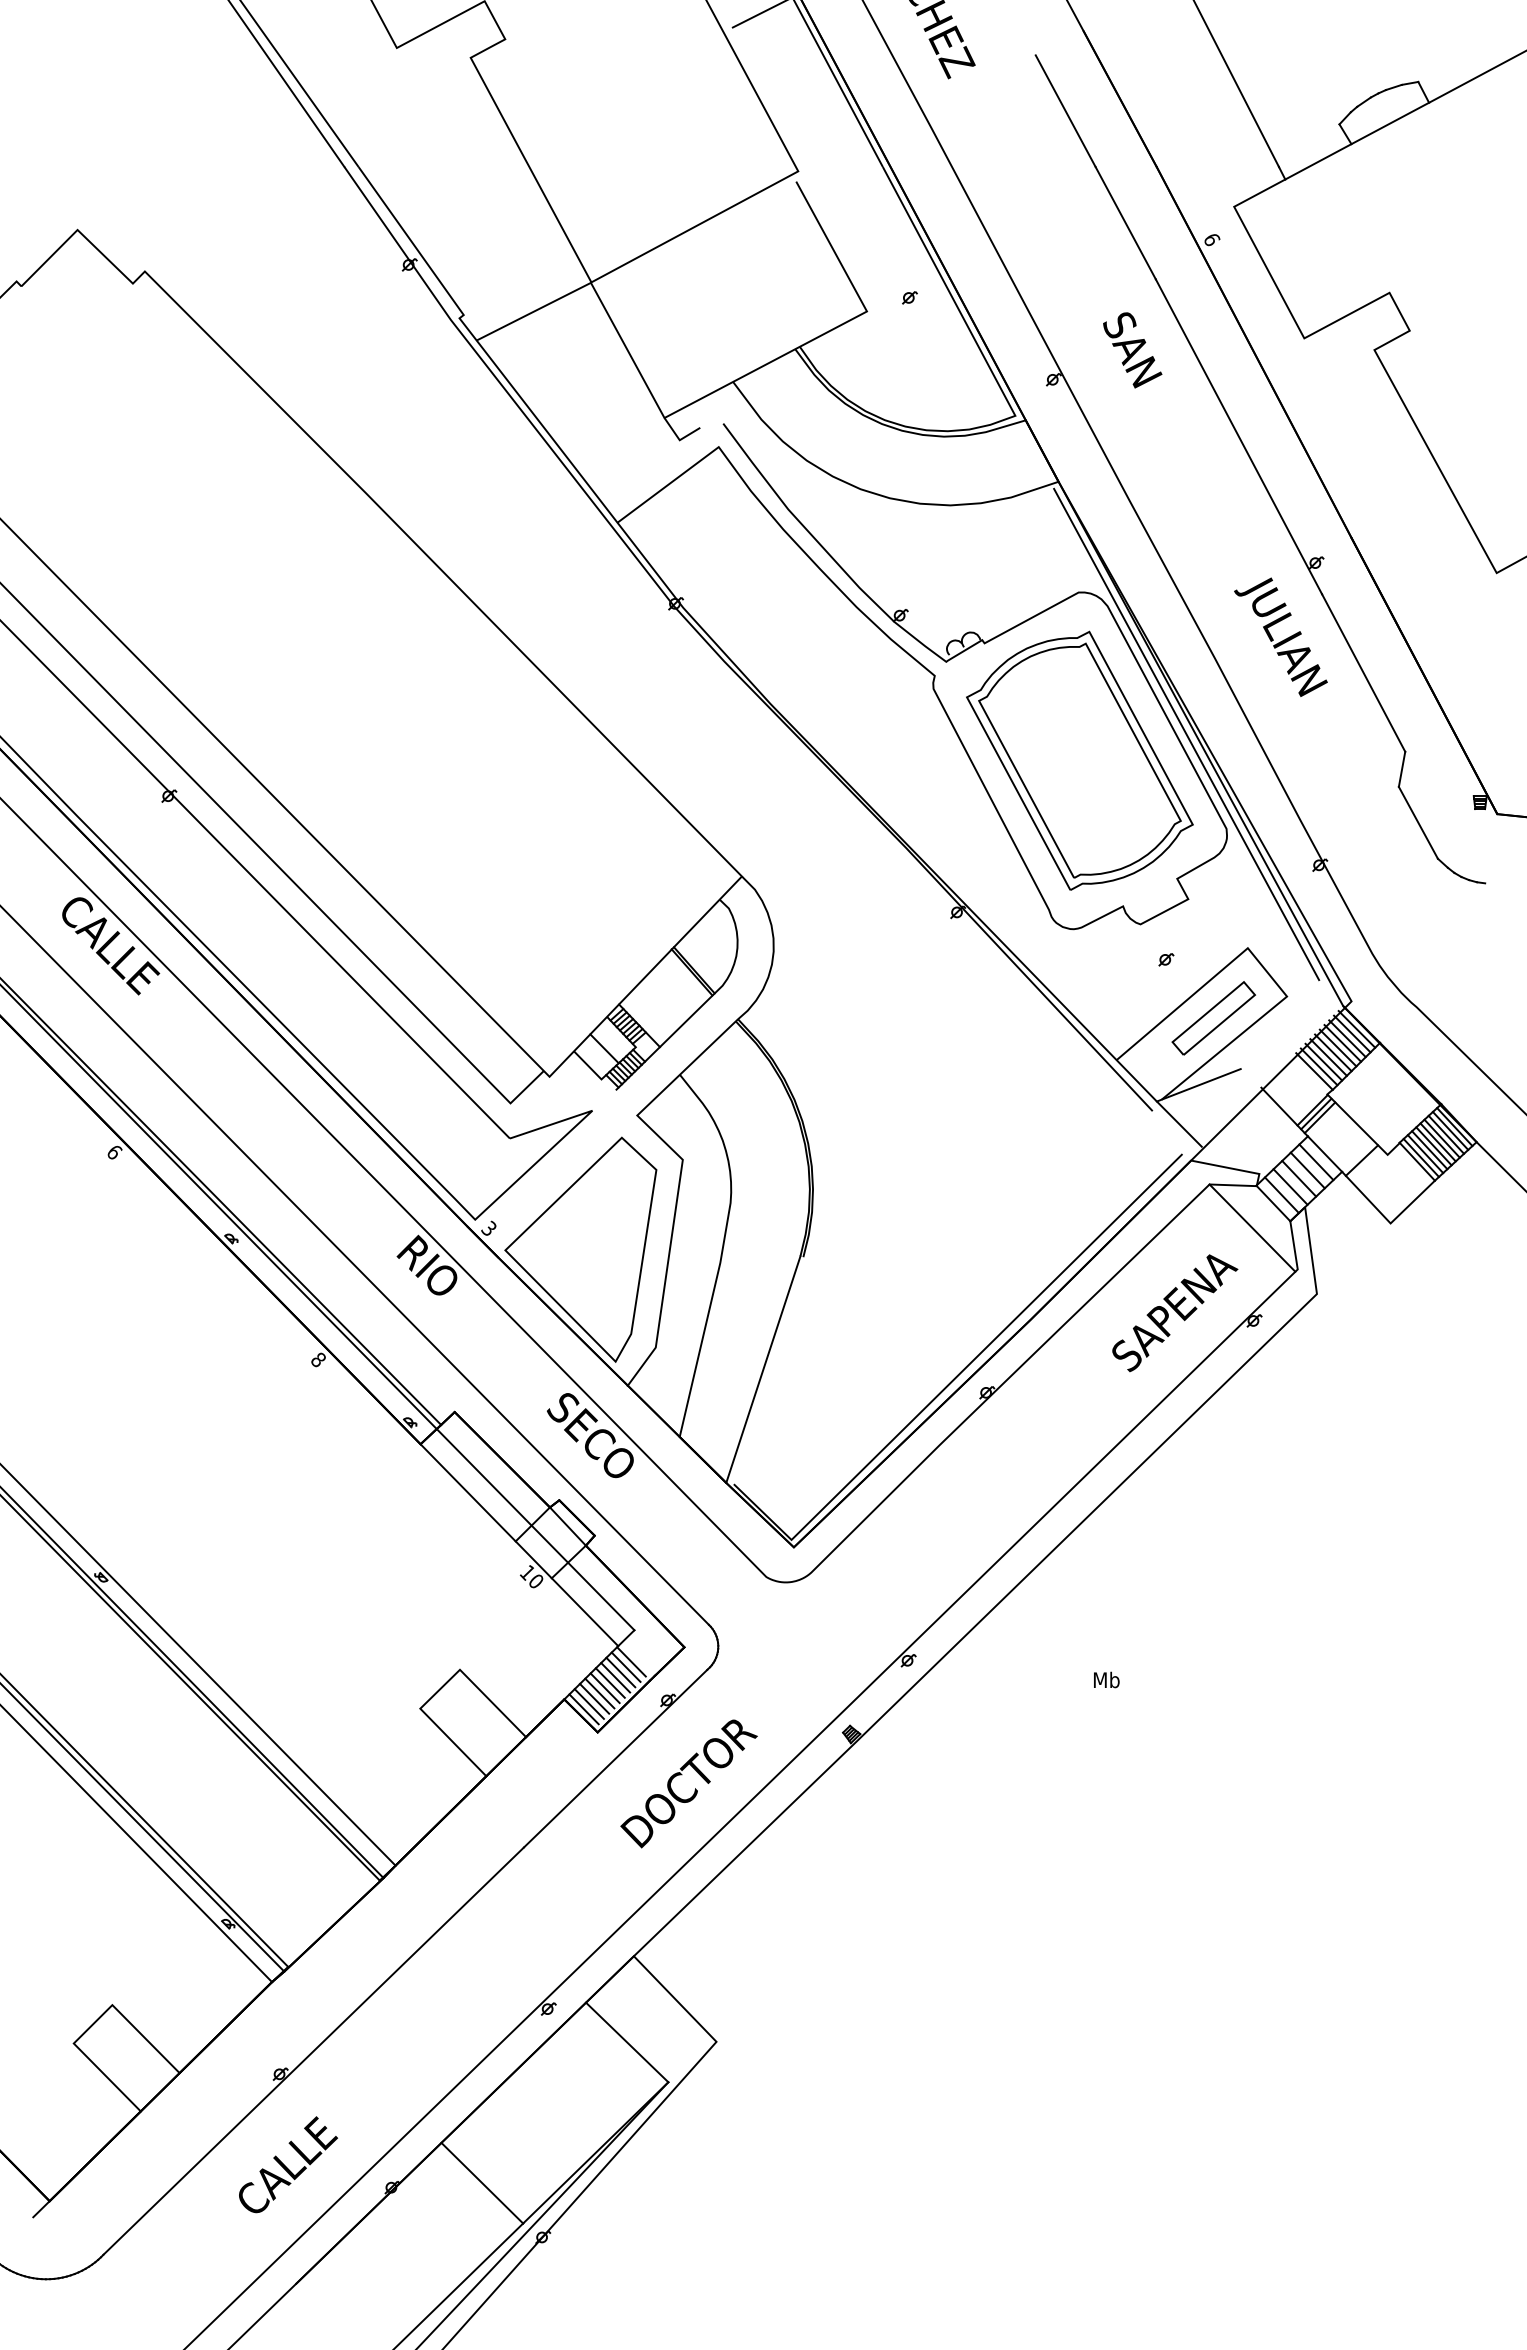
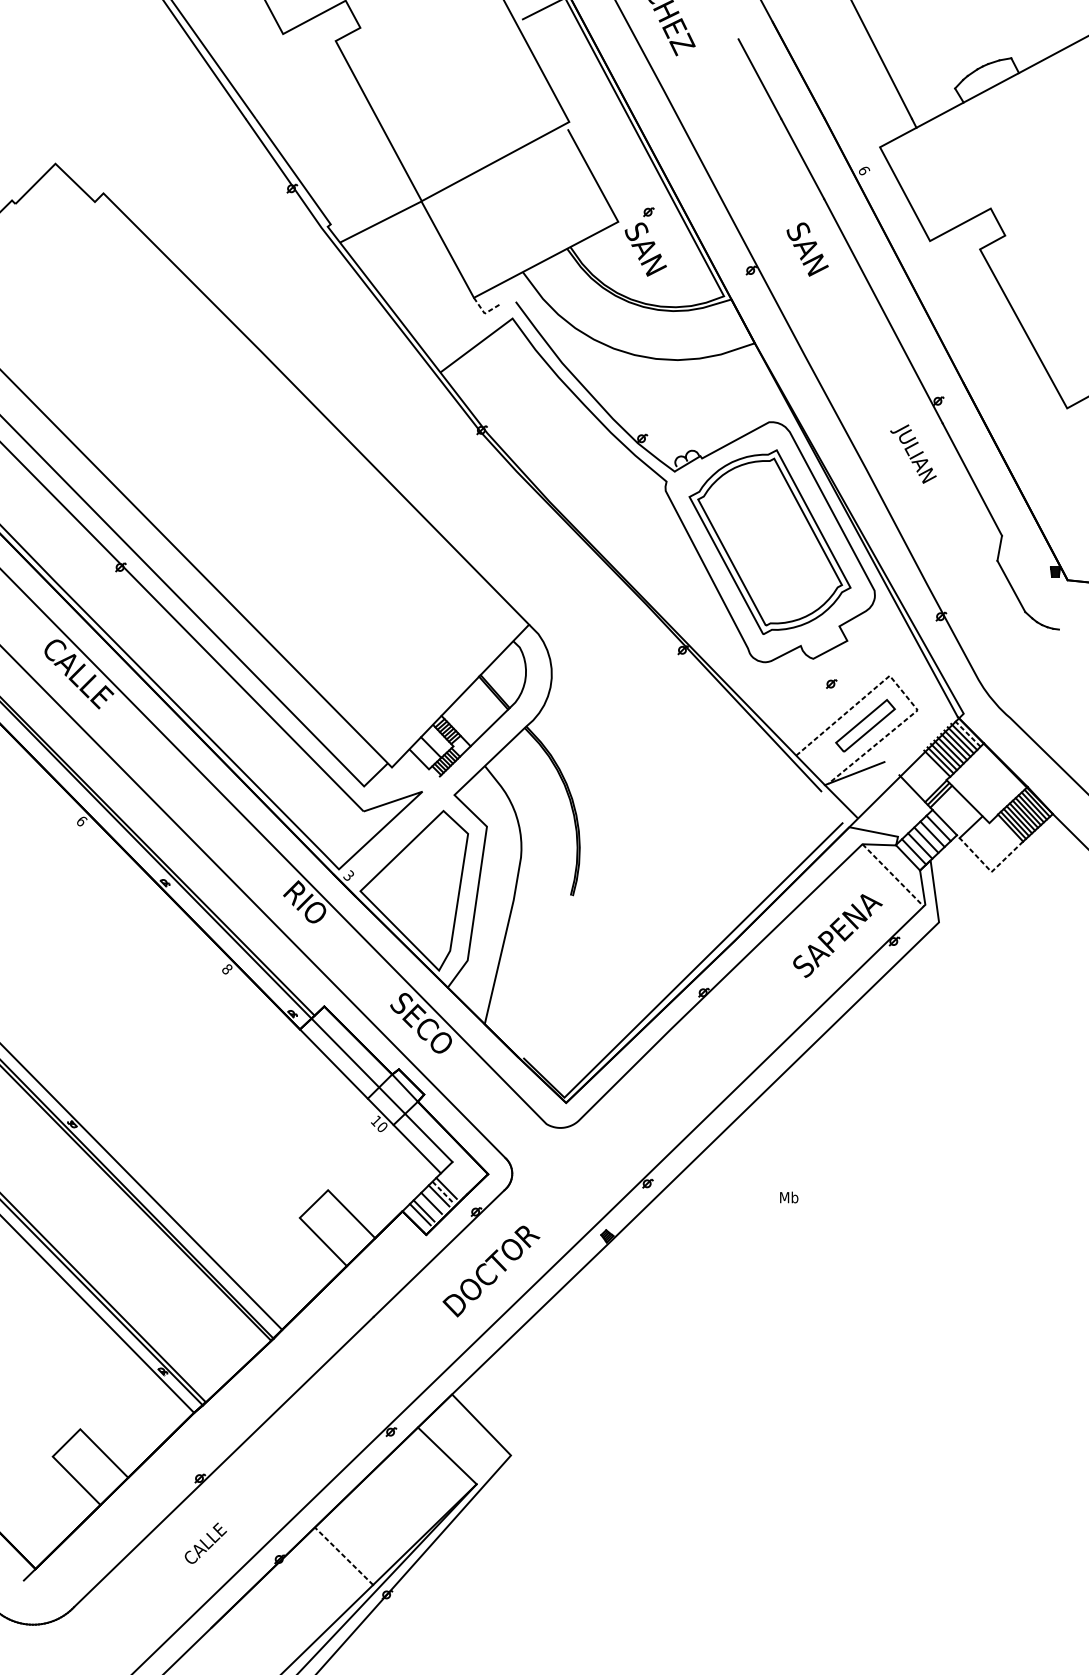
part: (905, 350) -> (645, 249), added
line: (679, 439) -> (484, 313), solid -> dashed
part: (1280, 636) -> (913, 453), size x0.7
line: (1186, 734) -> (846, 523), removed
line: (1264, 968) -> (901, 690), solid -> dashed
line: (1356, 1029) -> (967, 733), solid -> dashed
line: (1387, 1220) -> (989, 869), solid -> dashed
line: (1252, 1228) -> (893, 875), solid -> dashed
line: (763, 1369) -> (544, 976), removed
line: (631, 1661) -> (450, 1184), removed
line: (620, 1672) -> (442, 1192), solid -> dashed
line: (609, 1682) -> (434, 1199), removed
line: (599, 1693) -> (427, 1207), removed
line: (583, 1709) -> (416, 1218), removed
part: (288, 2164) -> (205, 1542), size x0.6
line: (481, 2182) -> (343, 1555), solid -> dashed

